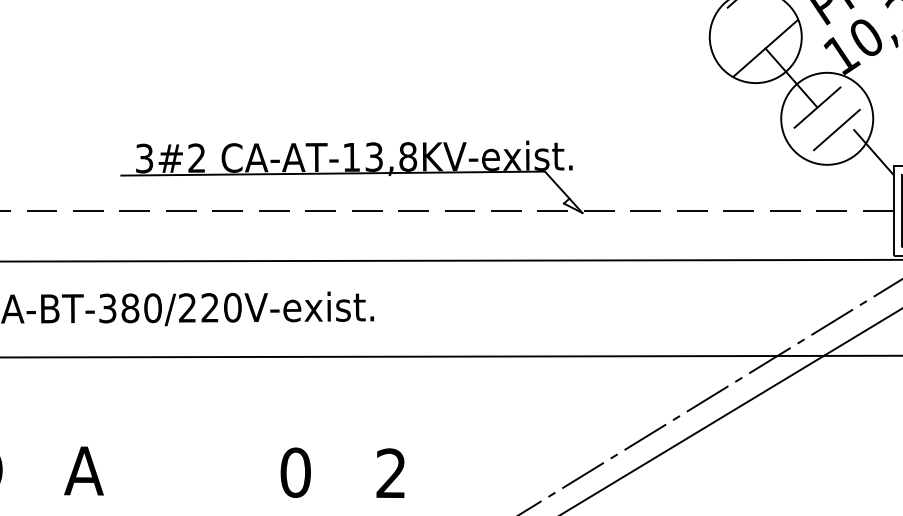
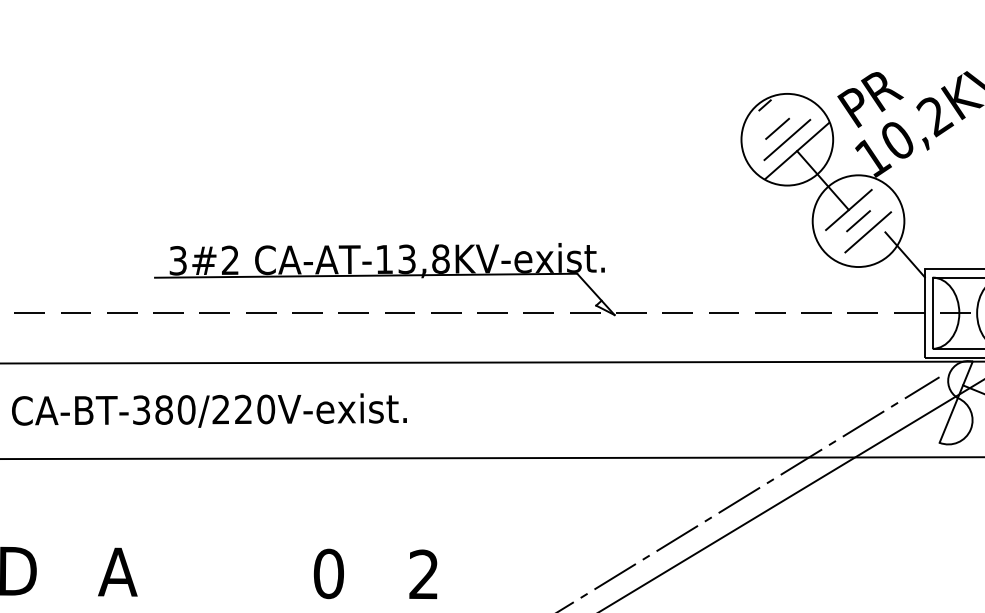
line: (745, 25) -> (777, 128), added
line: (755, 36) -> (787, 139), added
line: (827, 119) -> (858, 221), added

